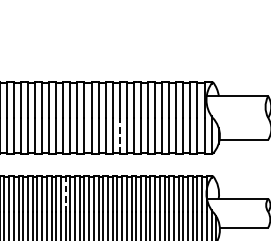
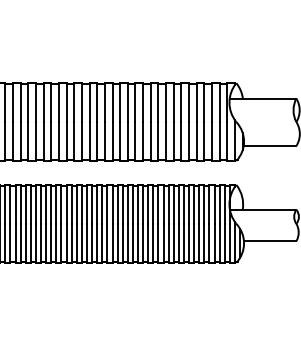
line: (119, 135) -> (135, 141), dashed -> solid
line: (65, 193) -> (76, 204), dashed -> solid

